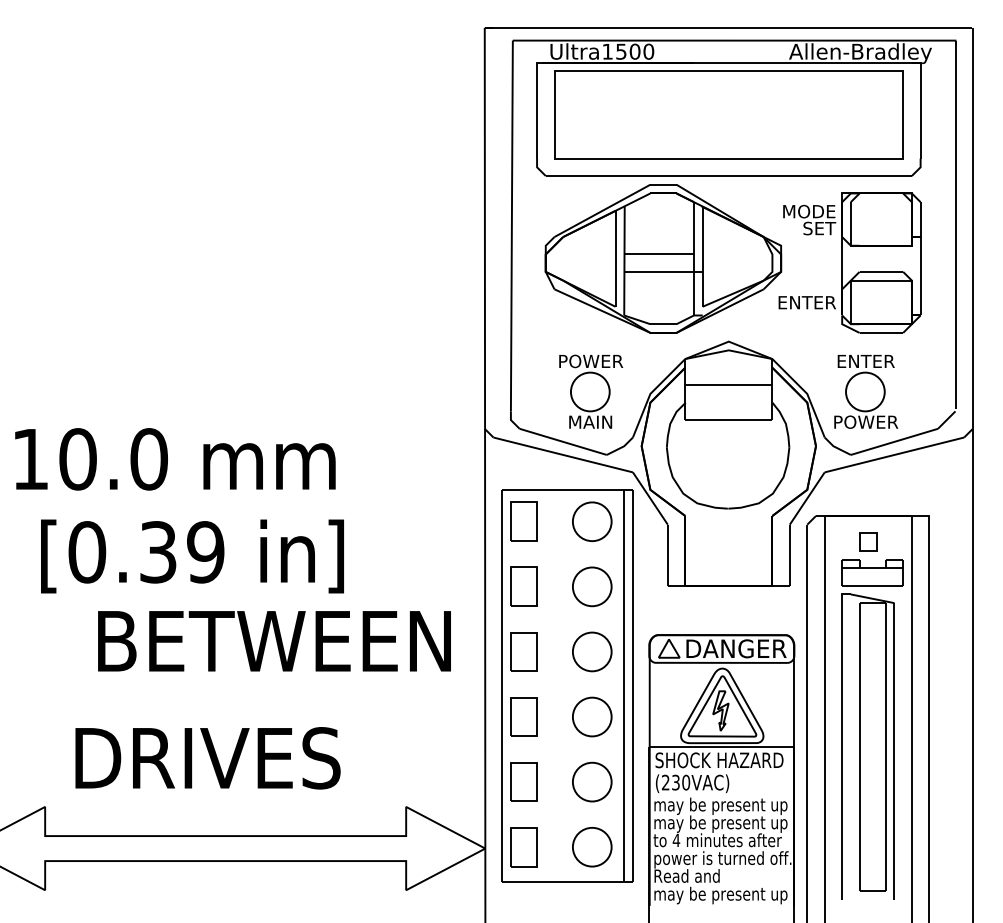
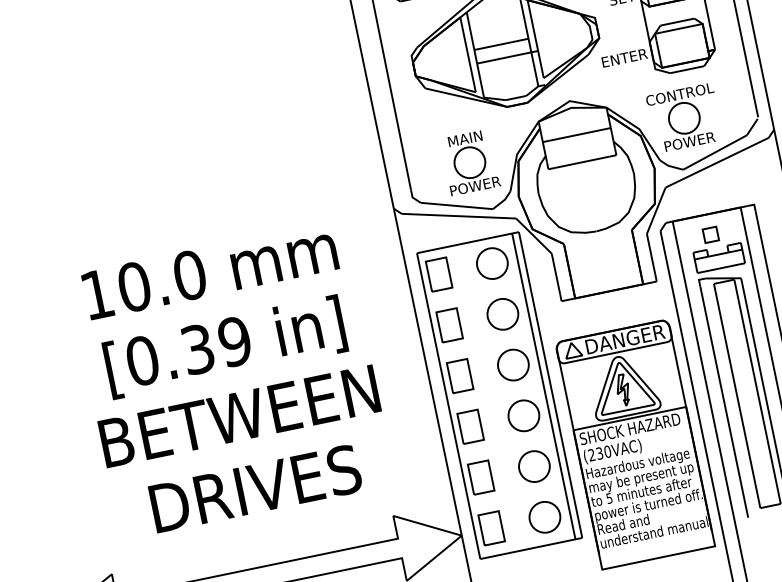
text: (591, 361) -> (465, 138), POWER -> MAIN
text: (866, 361) -> (680, 94), ENTER -> CONTROL
text: (591, 421) -> (475, 185), MAIN -> POWER
text: (175, 459) -> (210, 271), moved
text: (192, 556) -> (225, 347), moved
text: (274, 641) -> (239, 416), moved
text: (207, 758) -> (255, 488), moved
text: (720, 805) -> (638, 464), may be present up -> Hazardous voltage
text: (676, 840) -> (609, 498), 4 -> 5
text: (722, 895) -> (654, 533), may be present up -> understand manual

